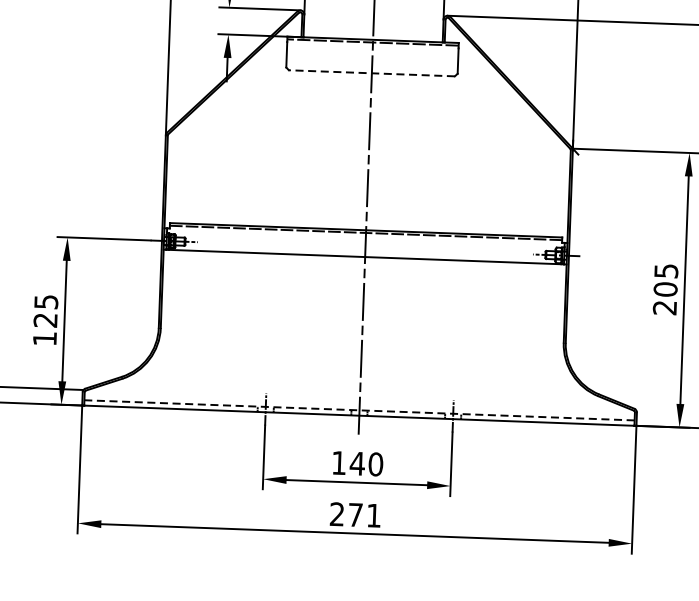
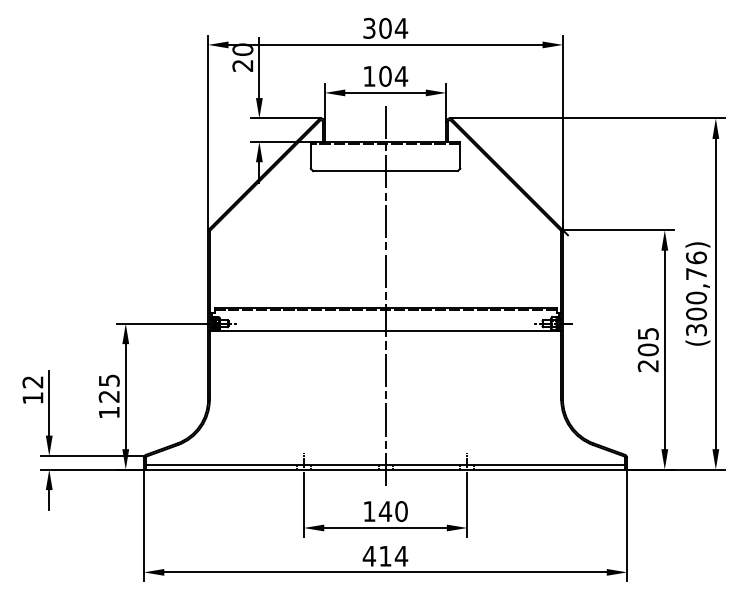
line: (371, 73) -> (385, 171), dashed -> solid
line: (359, 409) -> (385, 464), dashed -> solid
text: (355, 514) -> (385, 555), 271 -> 414

